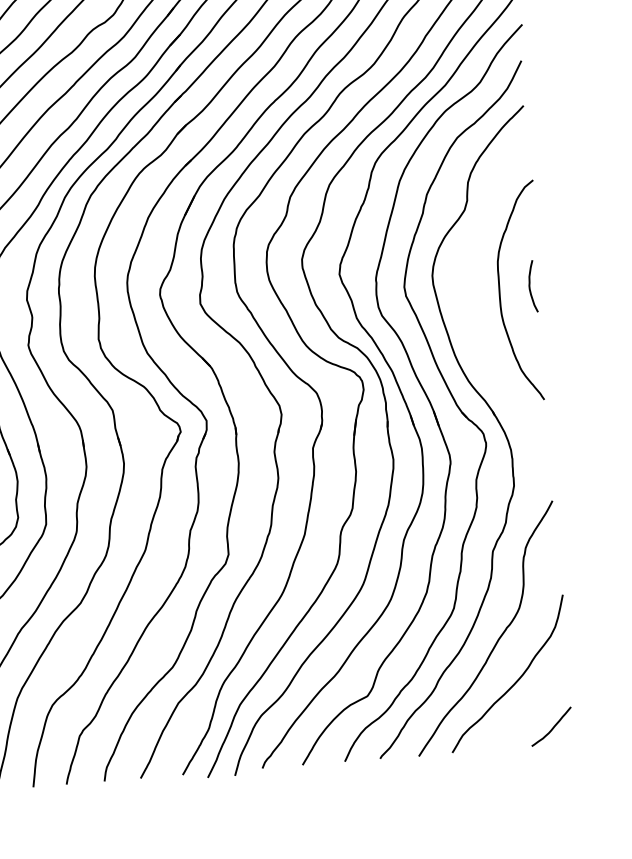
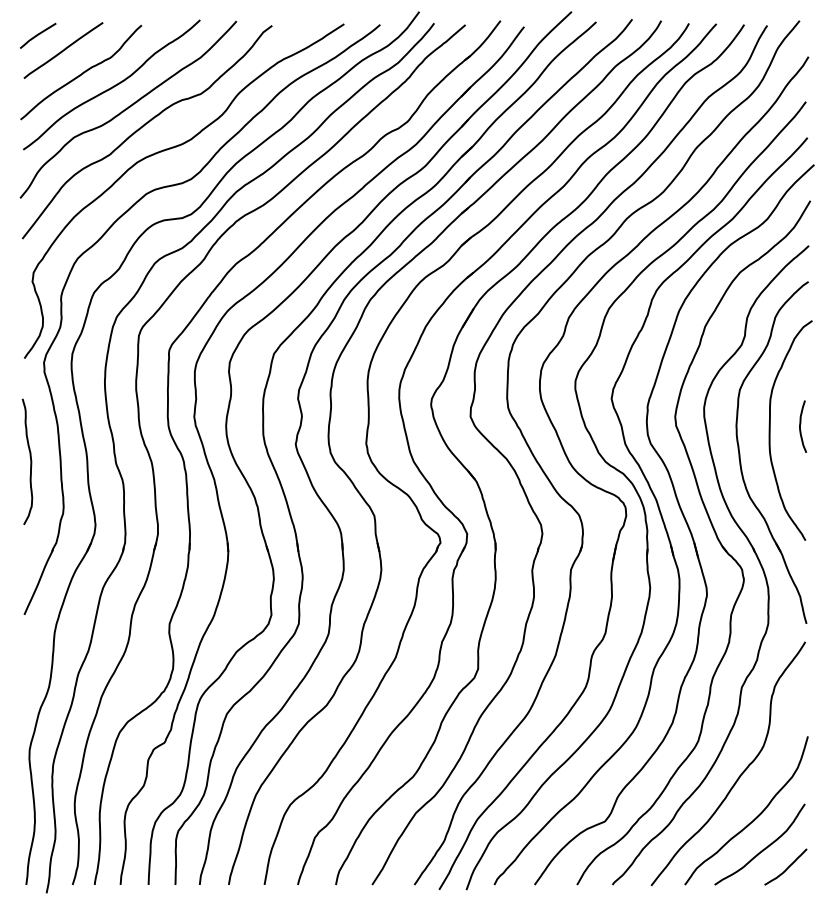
part: (472, 318) -> (740, 453), added
curve: (527, 710) -> (763, 848), added

